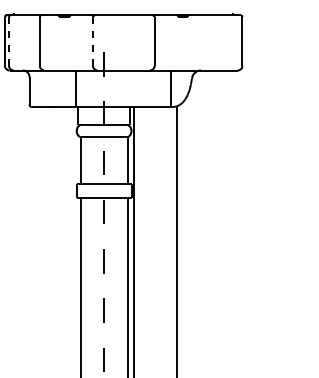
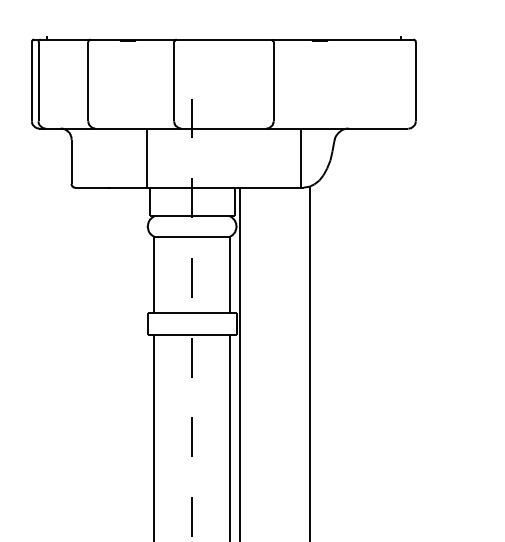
line: (9, 41) -> (39, 81), dashed -> solid
line: (92, 41) -> (173, 81), dashed -> solid

